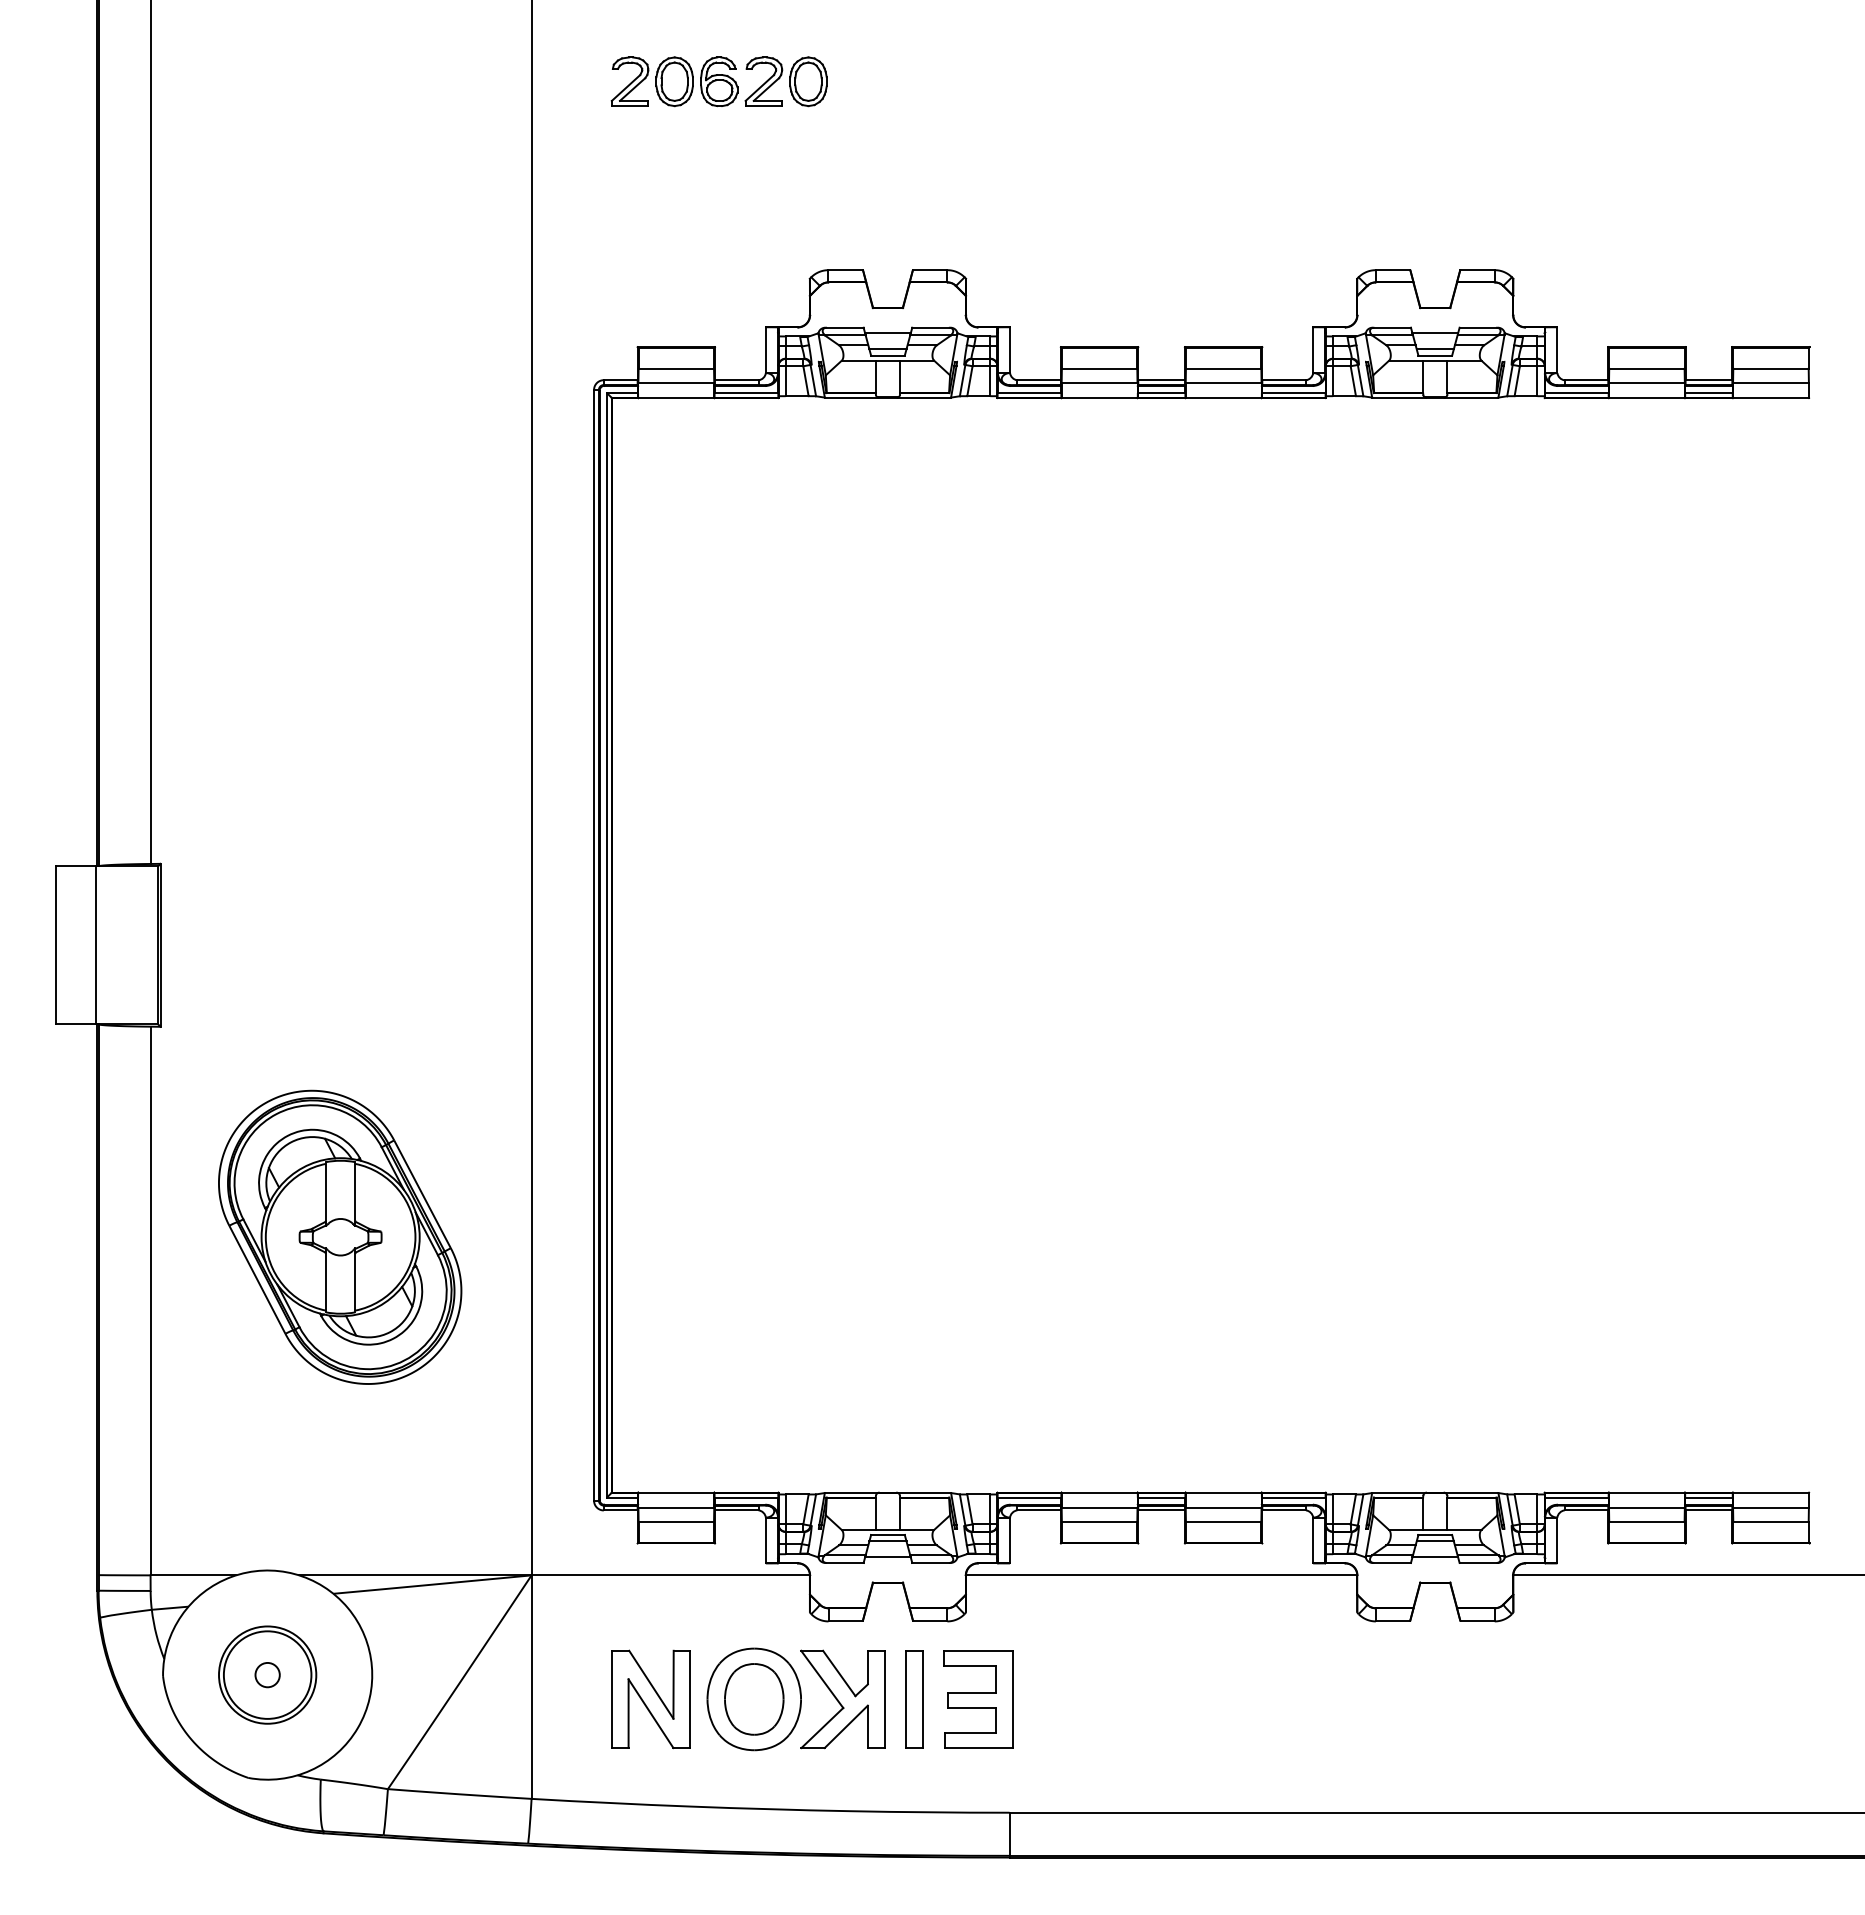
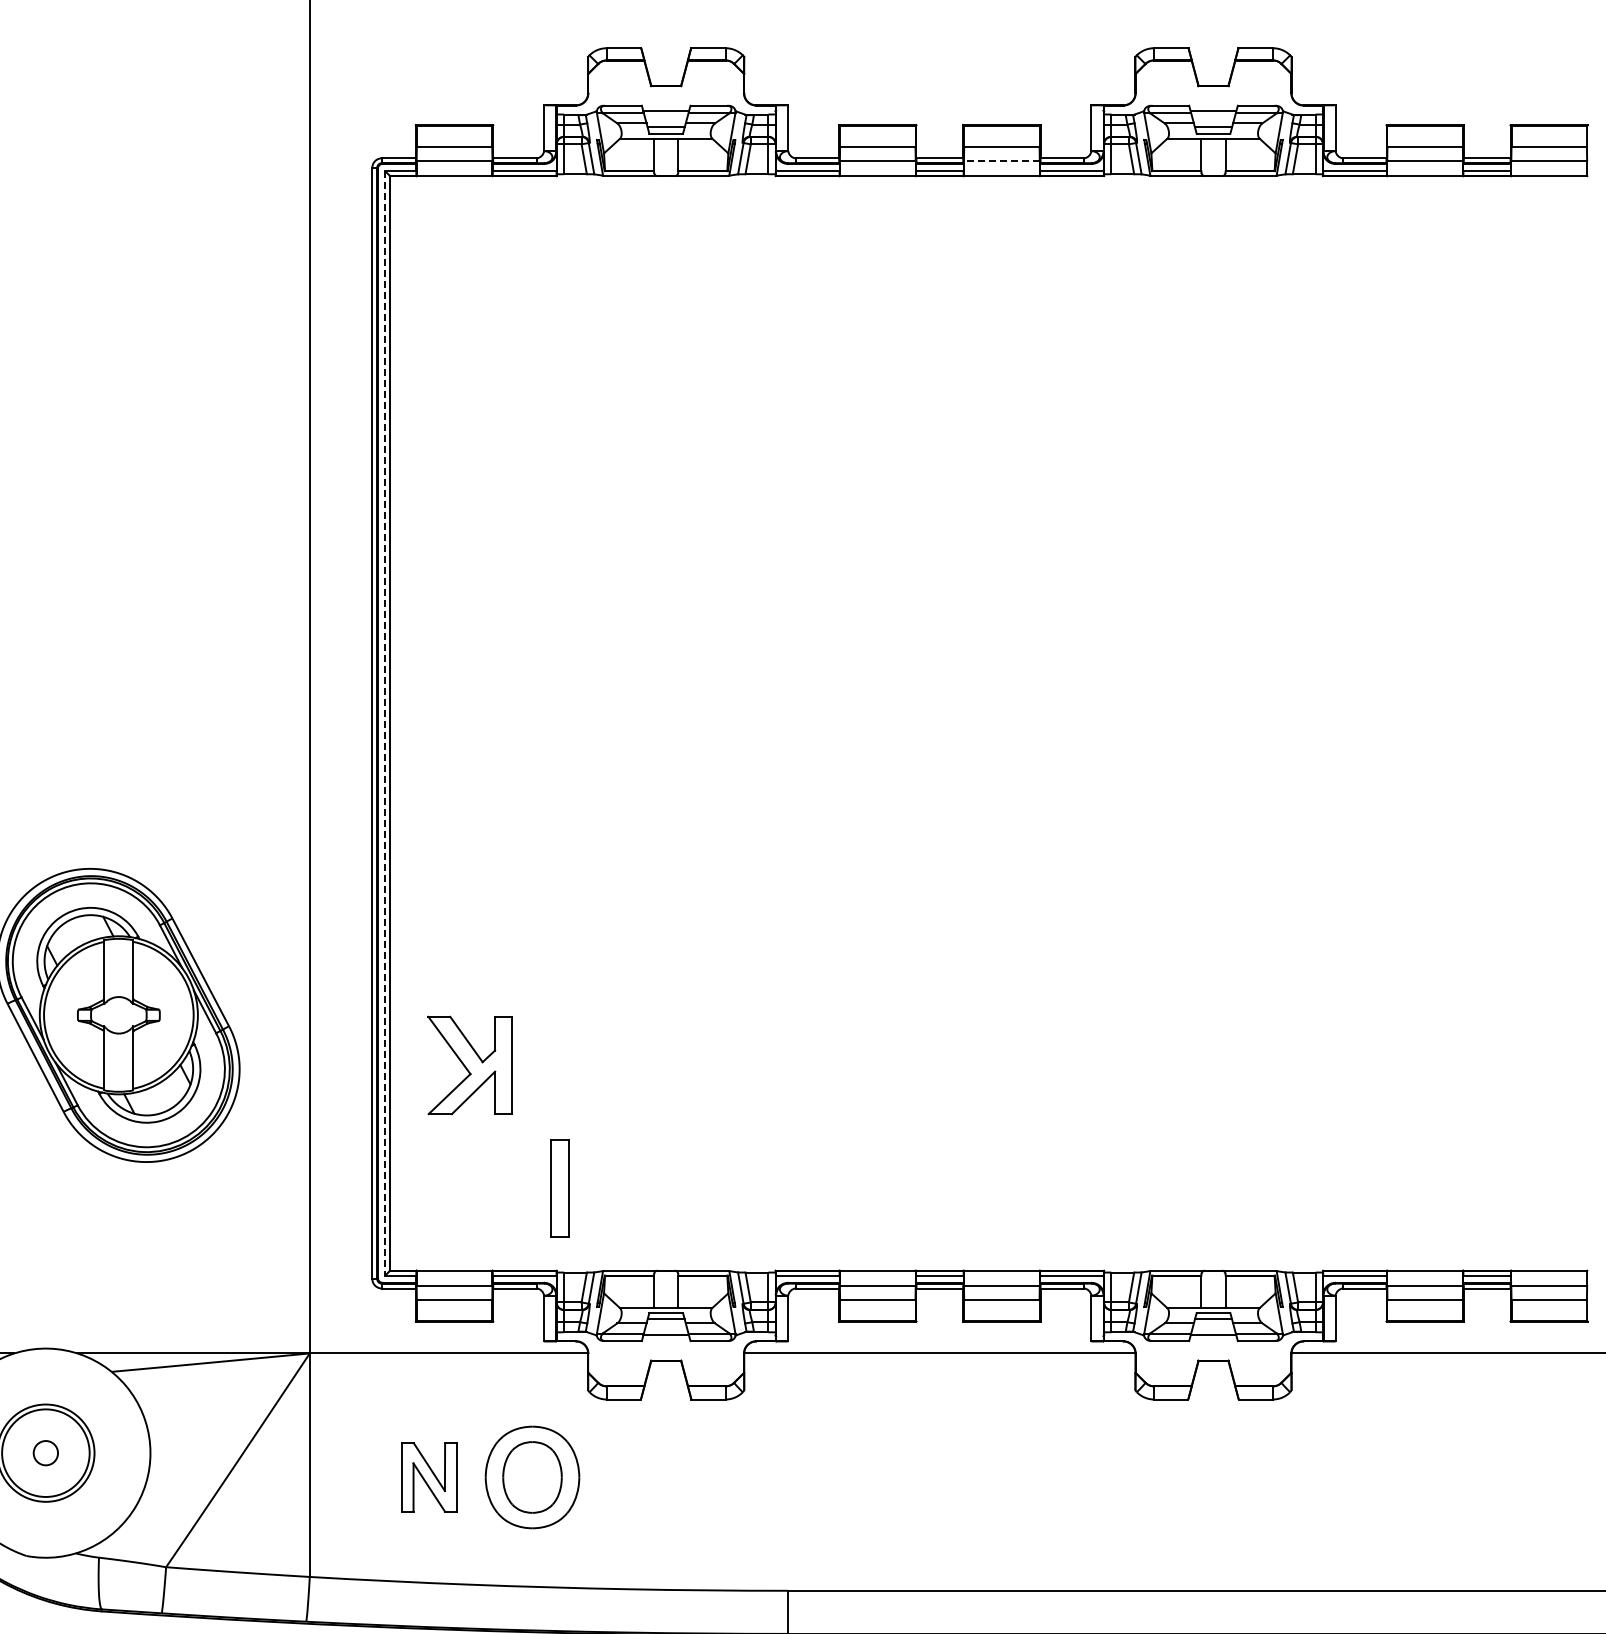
line: (1223, 382) -> (1001, 160), solid -> dashed
line: (606, 945) -> (384, 723), solid -> dashed
part: (650, 1699) -> (428, 1477), size x0.7
part: (842, 1699) -> (469, 1065), moved
part: (914, 1699) -> (559, 1188), moved
part: (978, 1699) -> (756, 1477), removed

